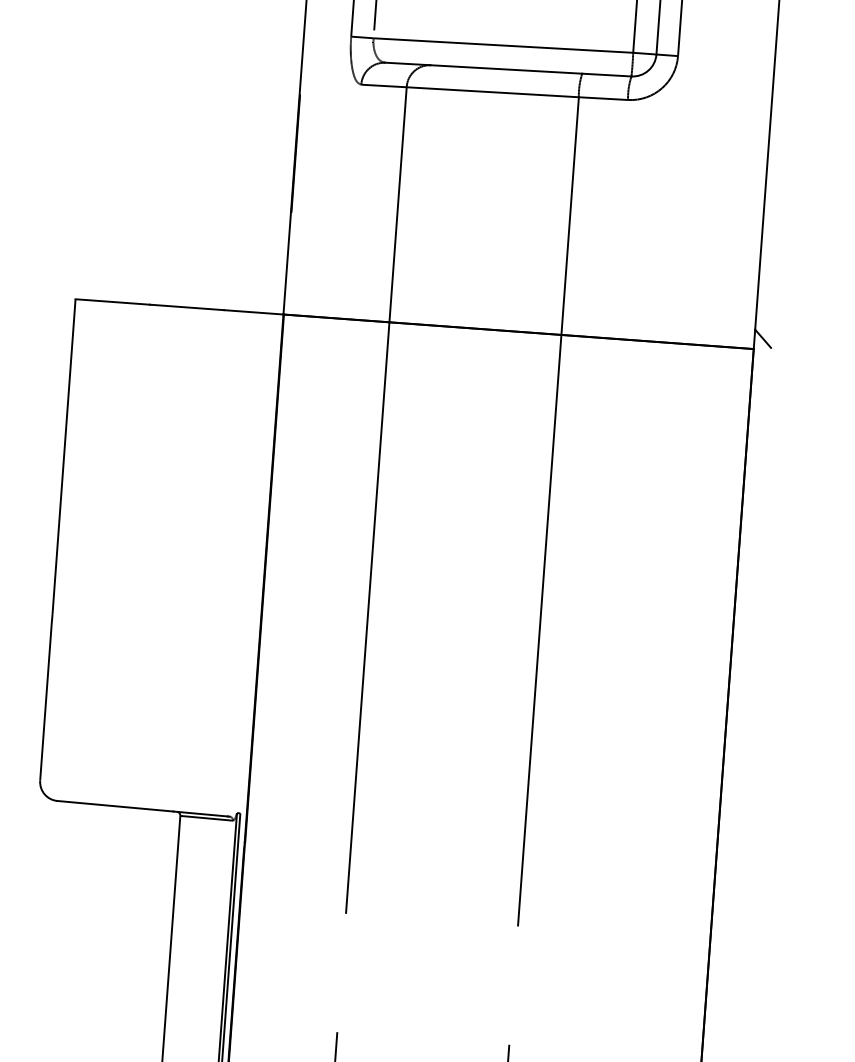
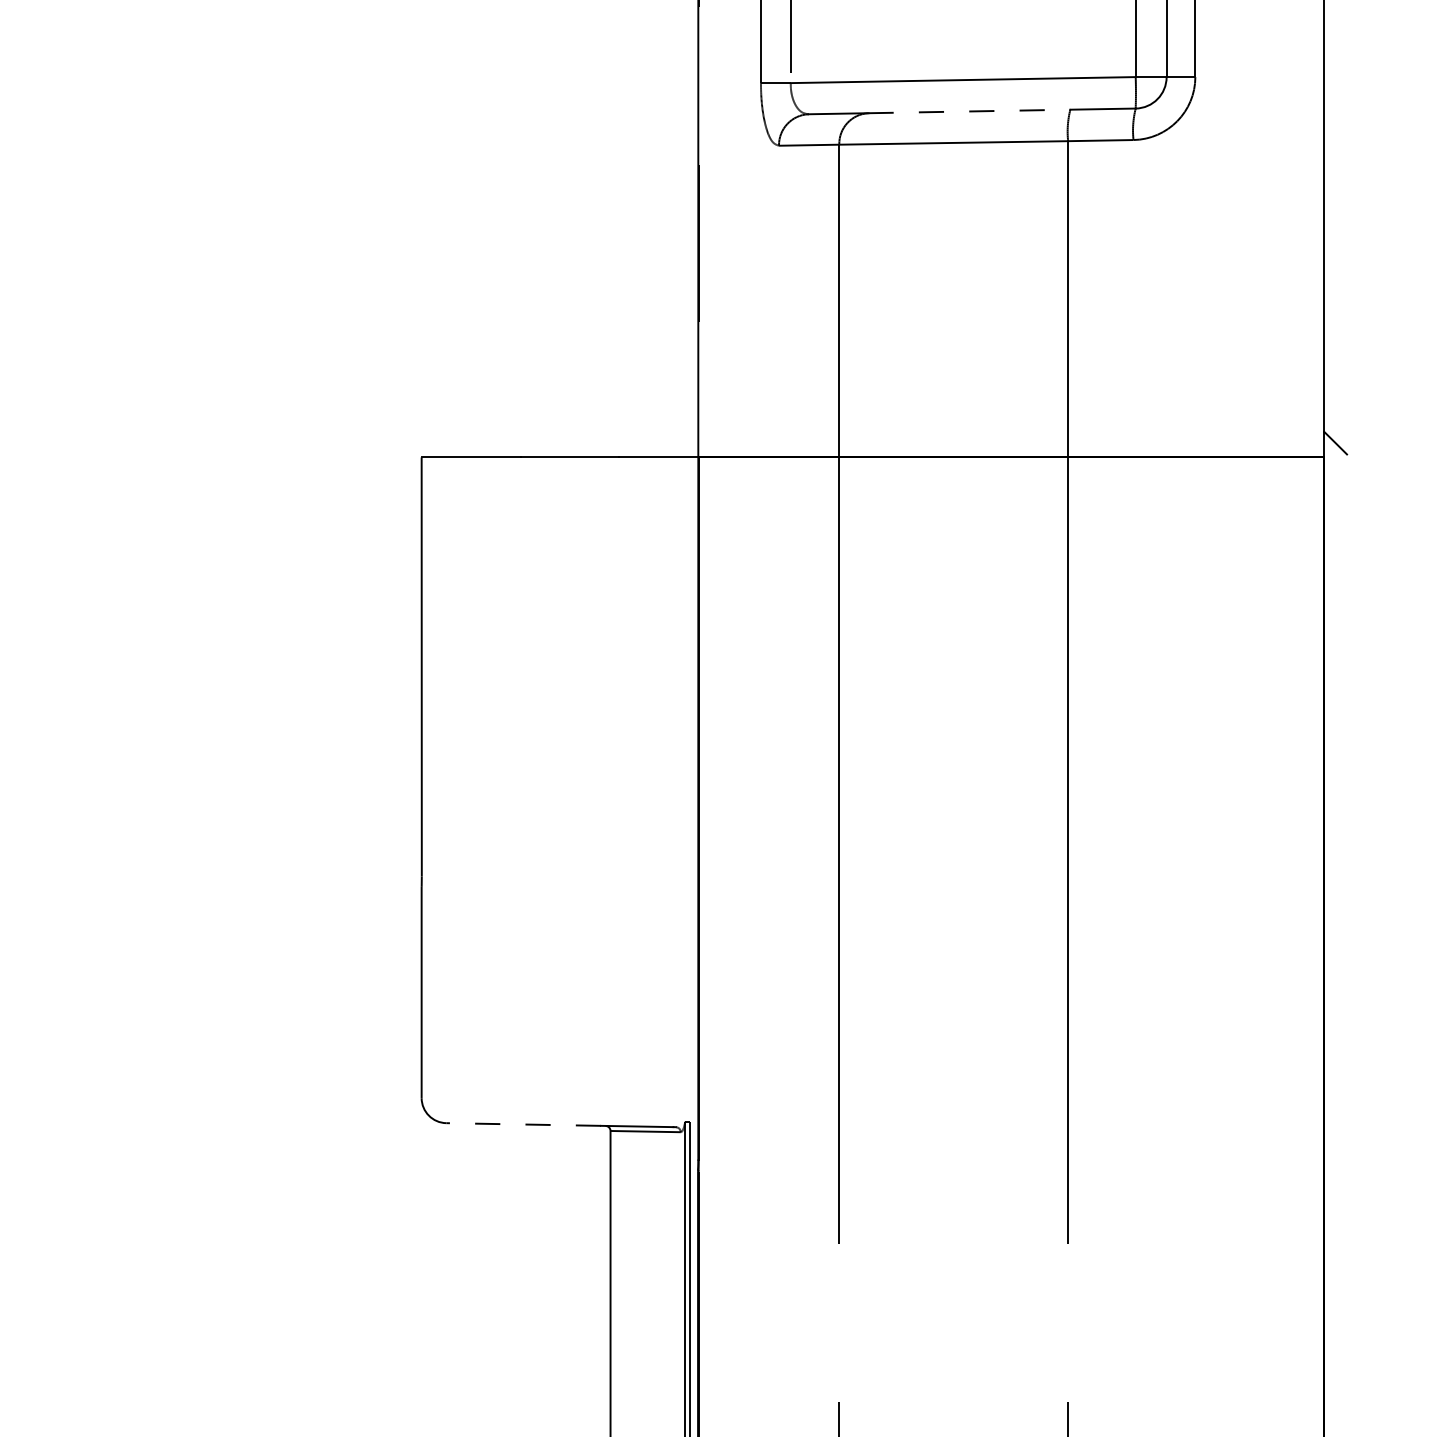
line: (506, 69) -> (969, 111), solid -> dashed
line: (115, 806) -> (523, 1124), solid -> dashed

